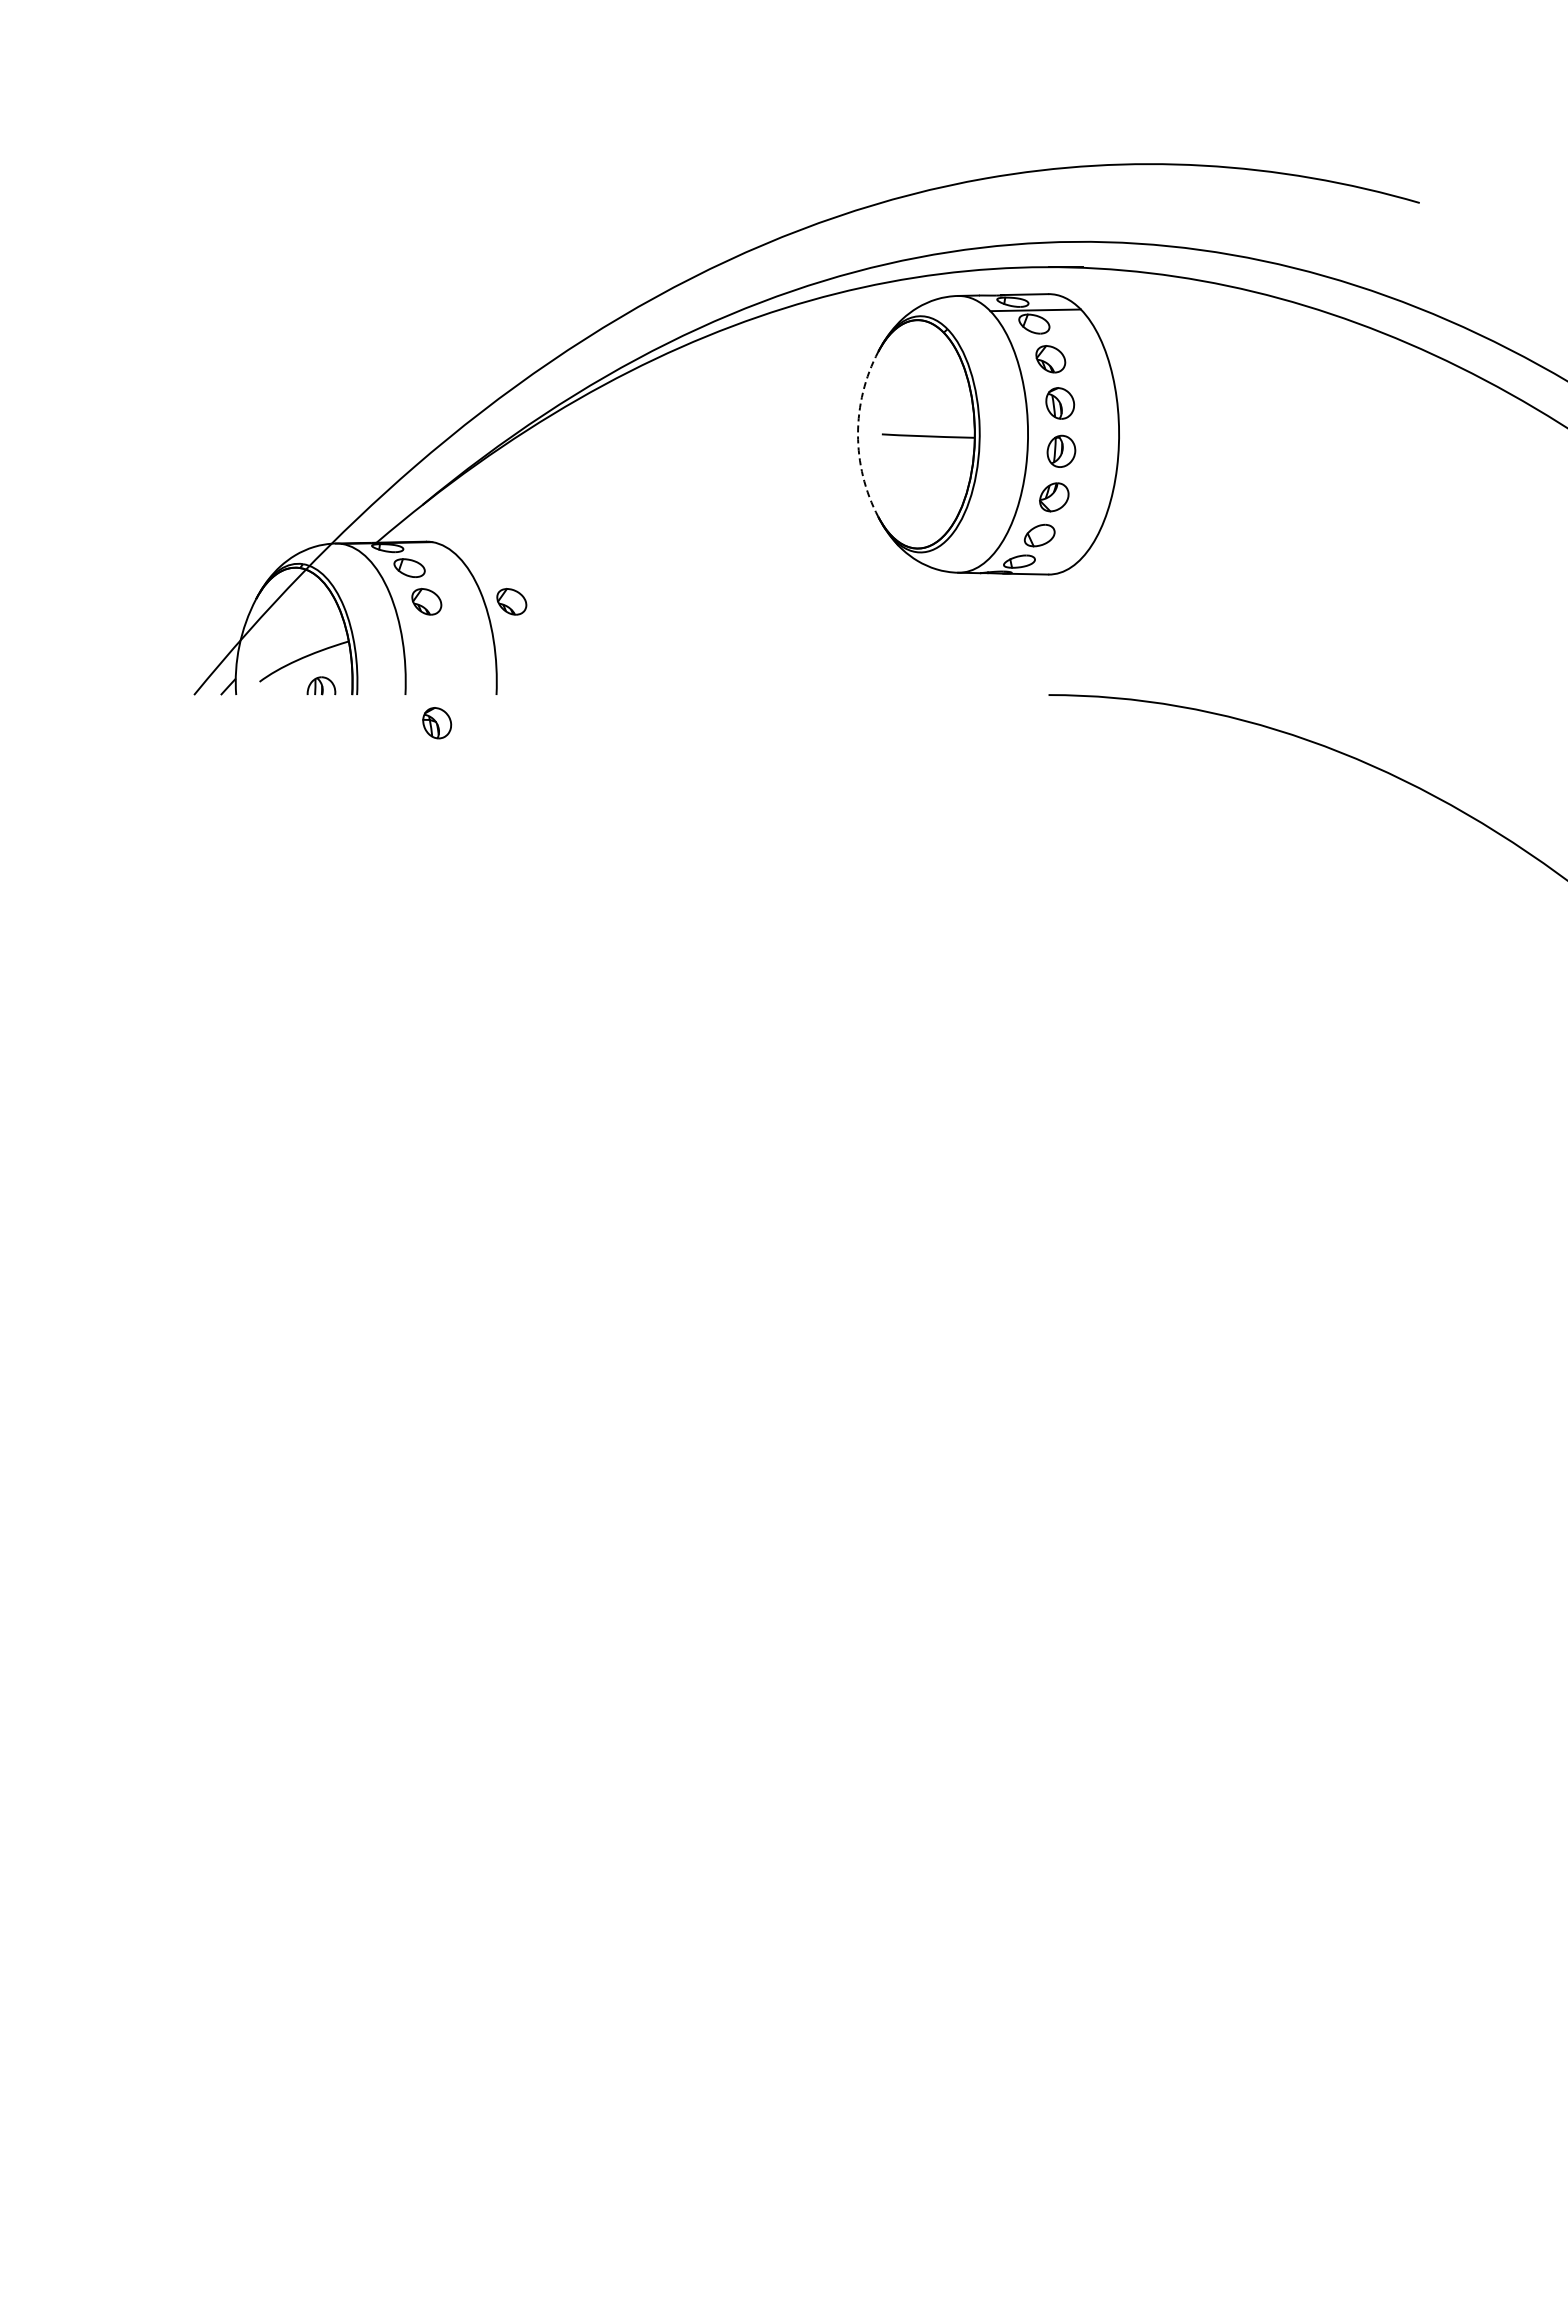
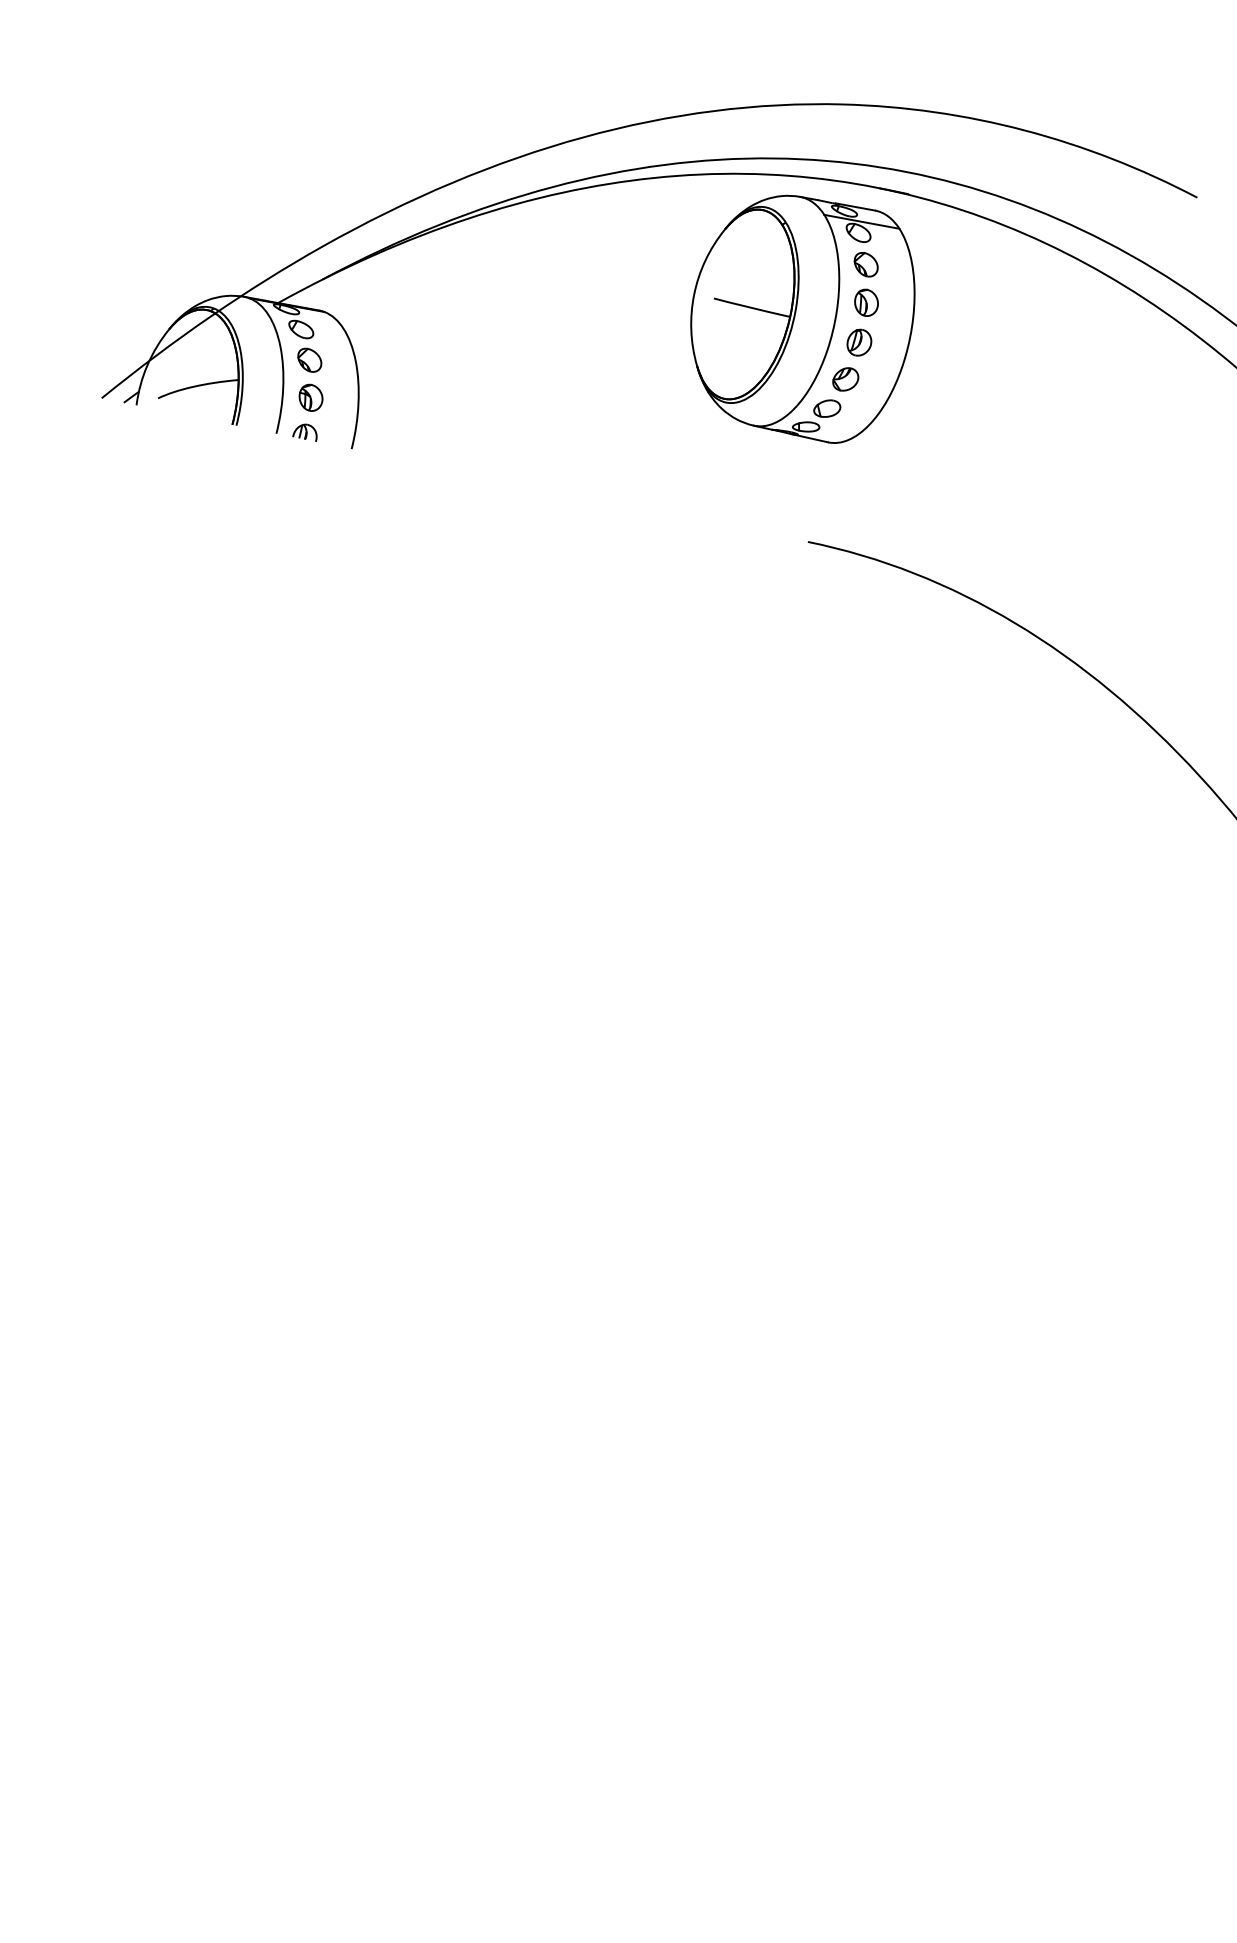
arc: (858, 434) -> (694, 294), dashed -> solid
part: (511, 601) -> (379, 374), removed
part: (321, 685) -> (306, 431), moved
part: (437, 723) -> (311, 398), moved

